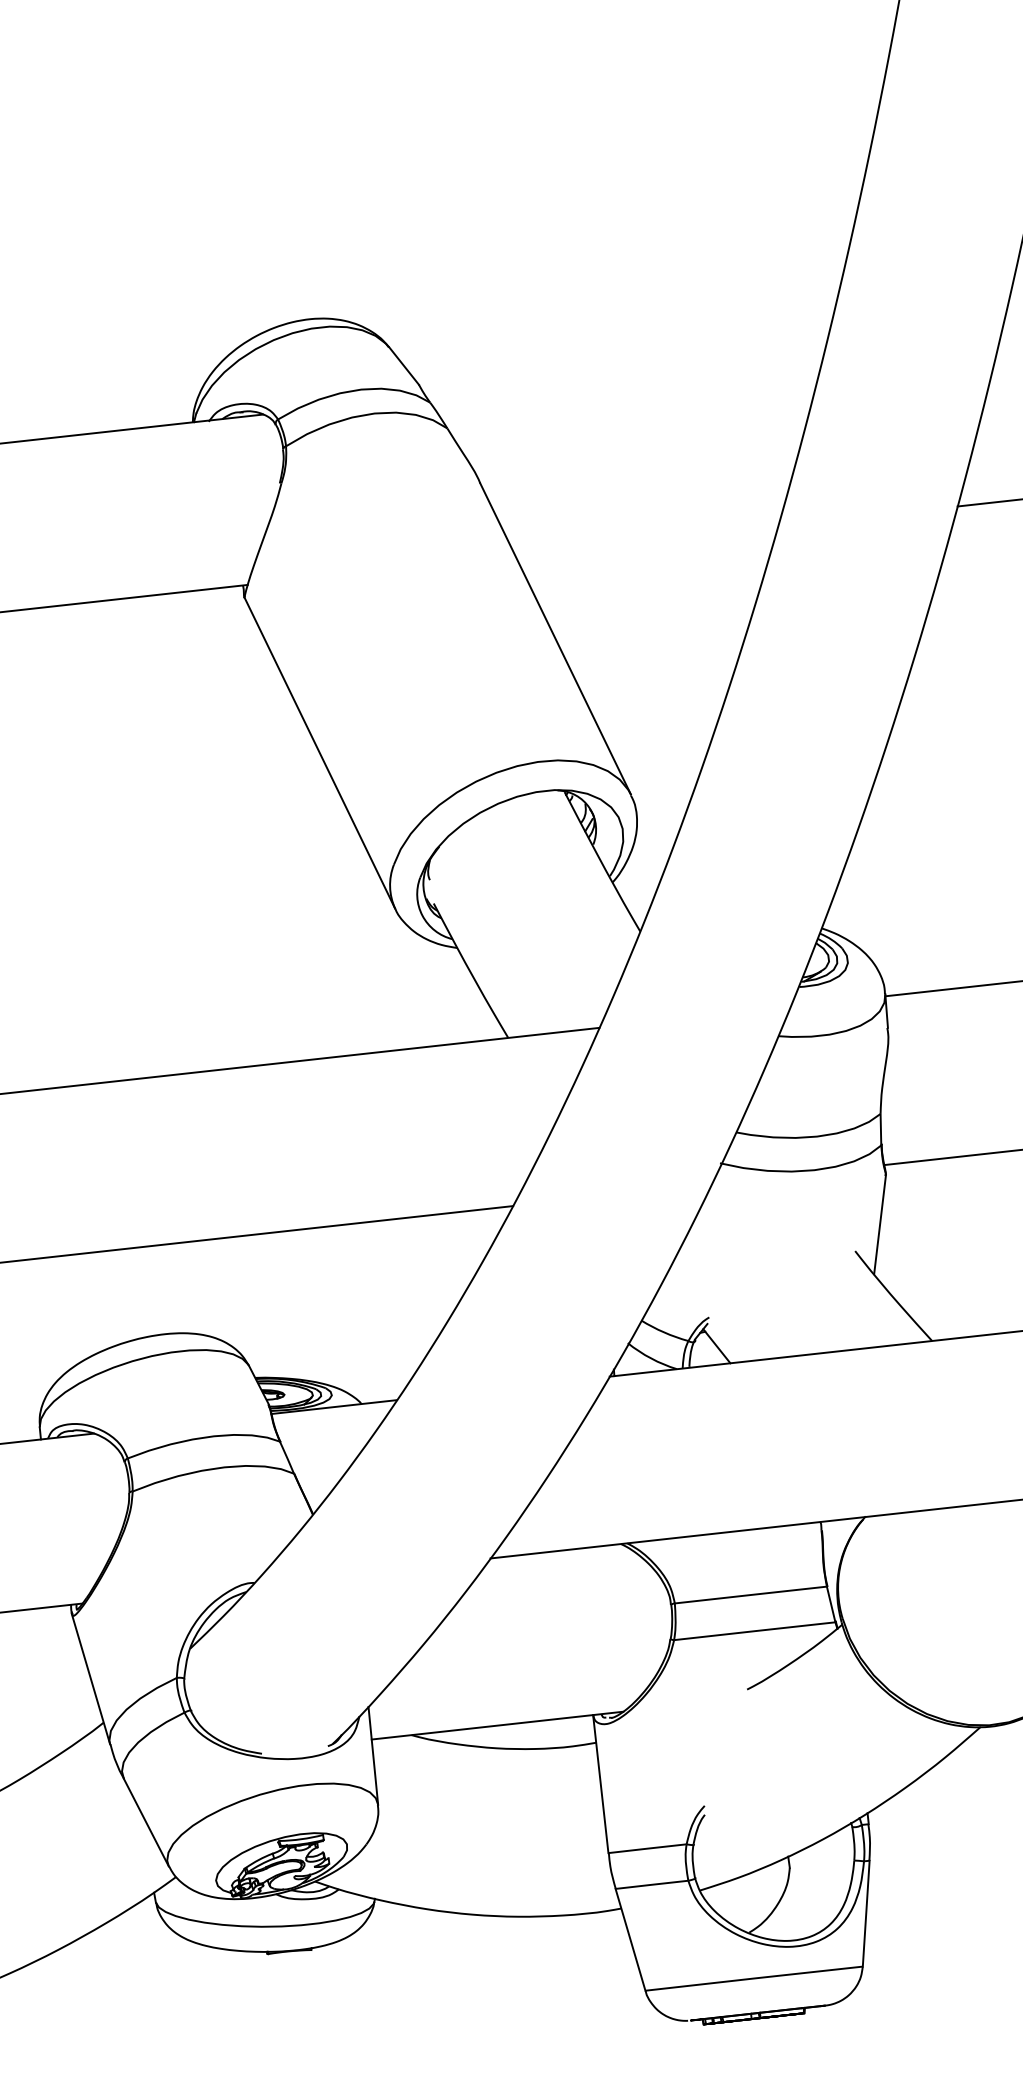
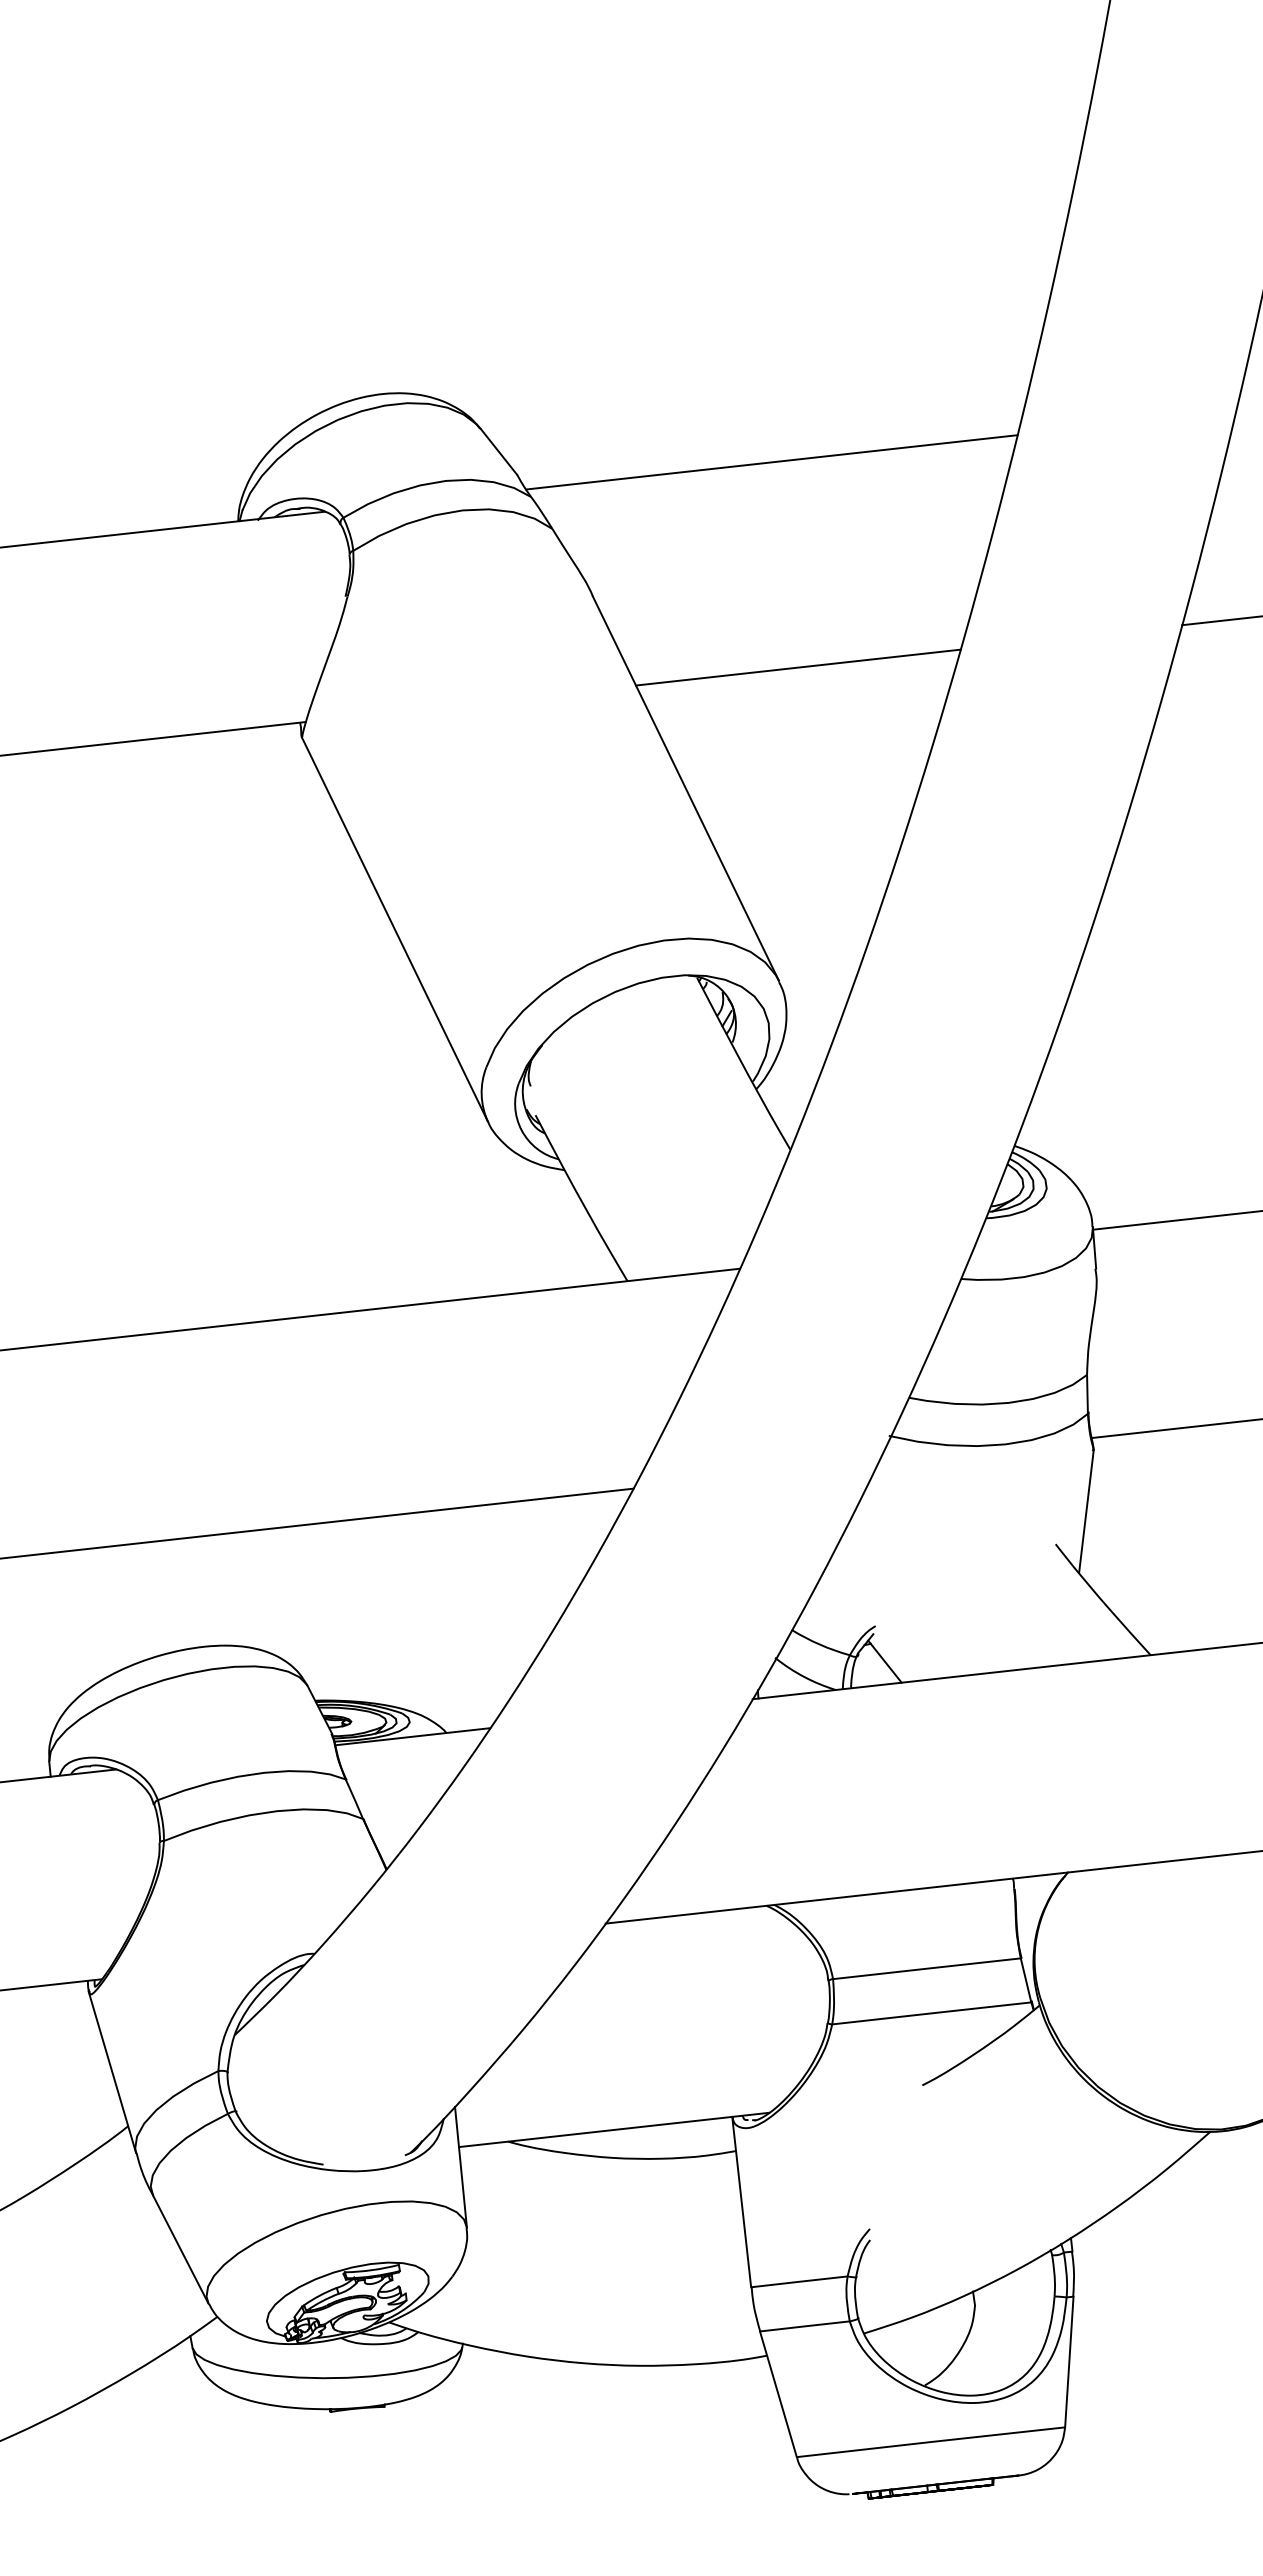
line: (624, 374) -> (771, 462), added
line: (645, 540) -> (797, 667), added

